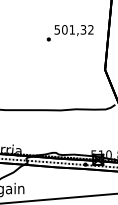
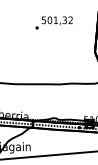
text: (69, 32) -> (53, 22), moved

